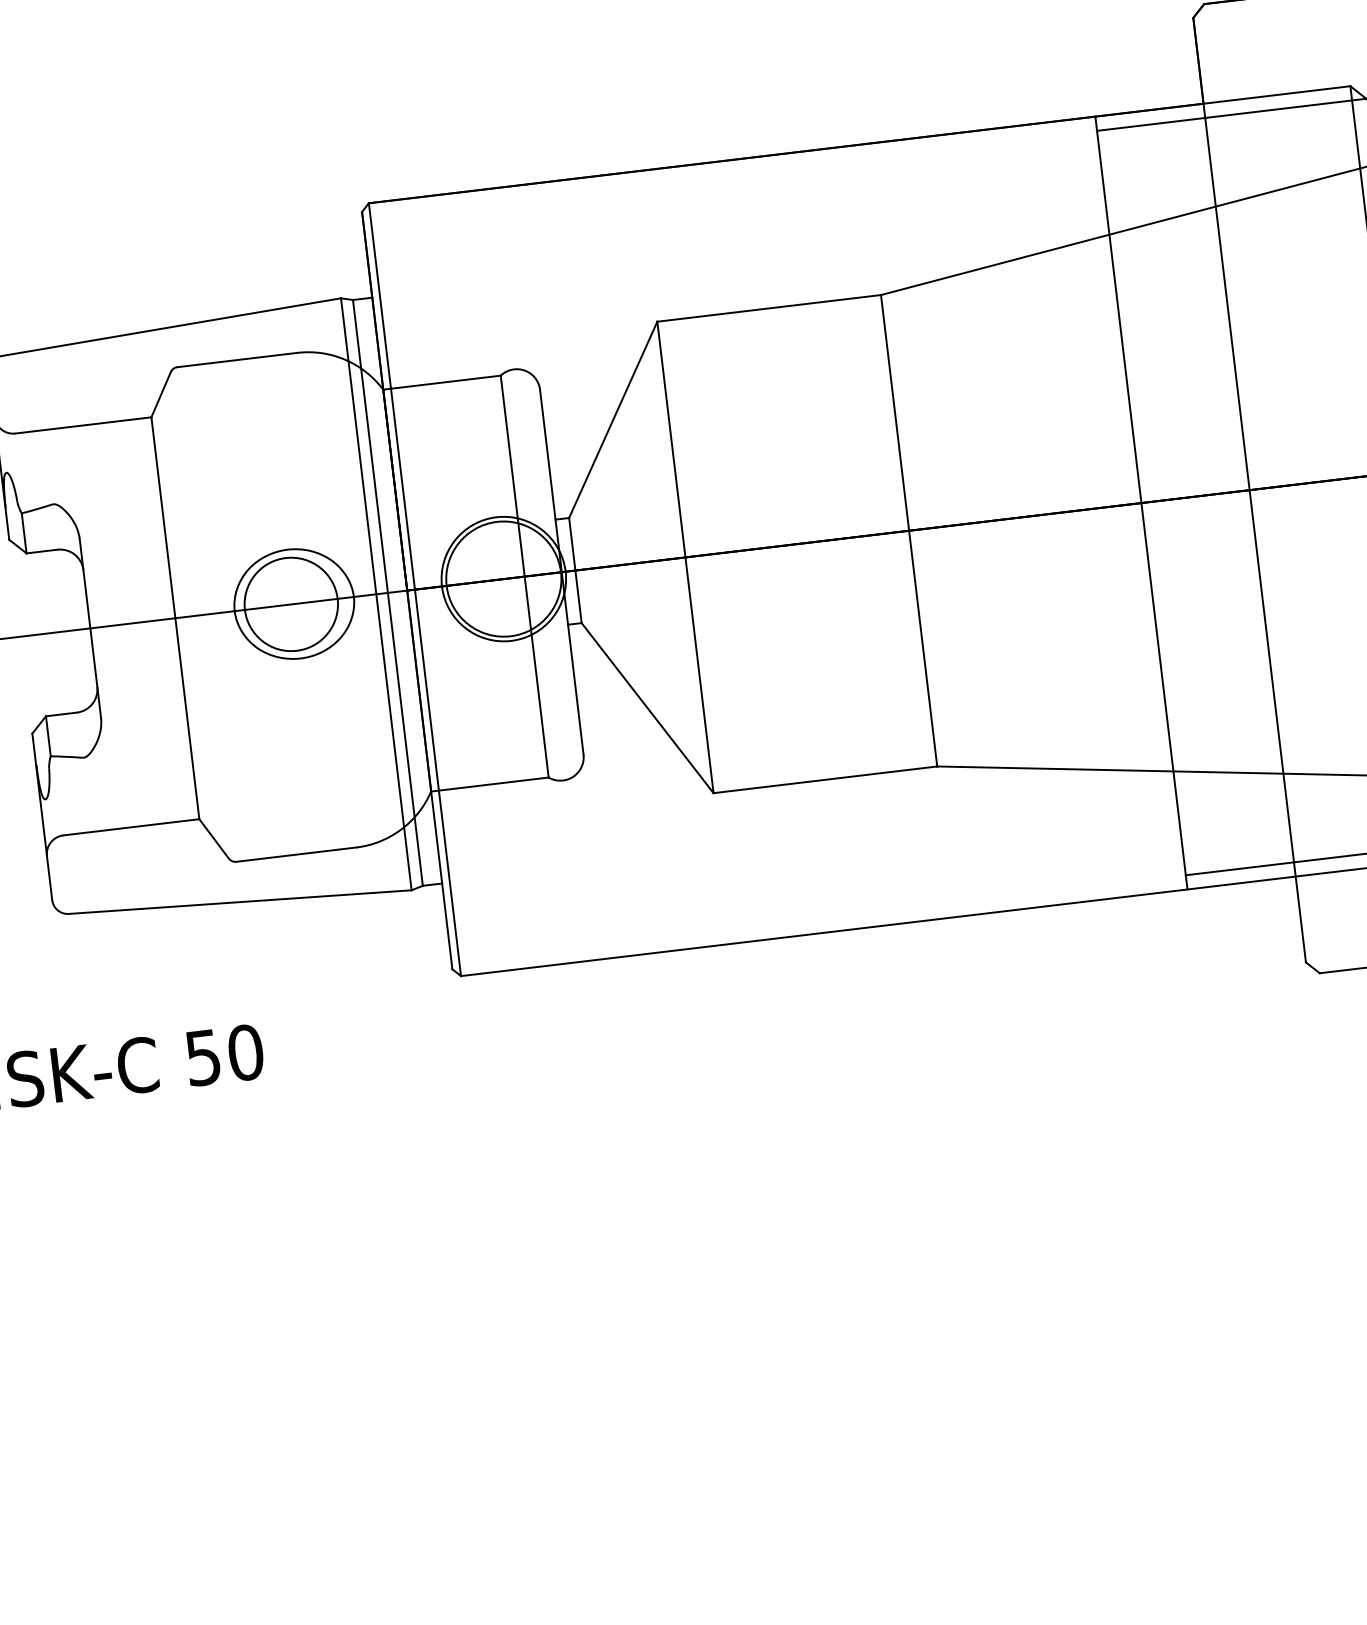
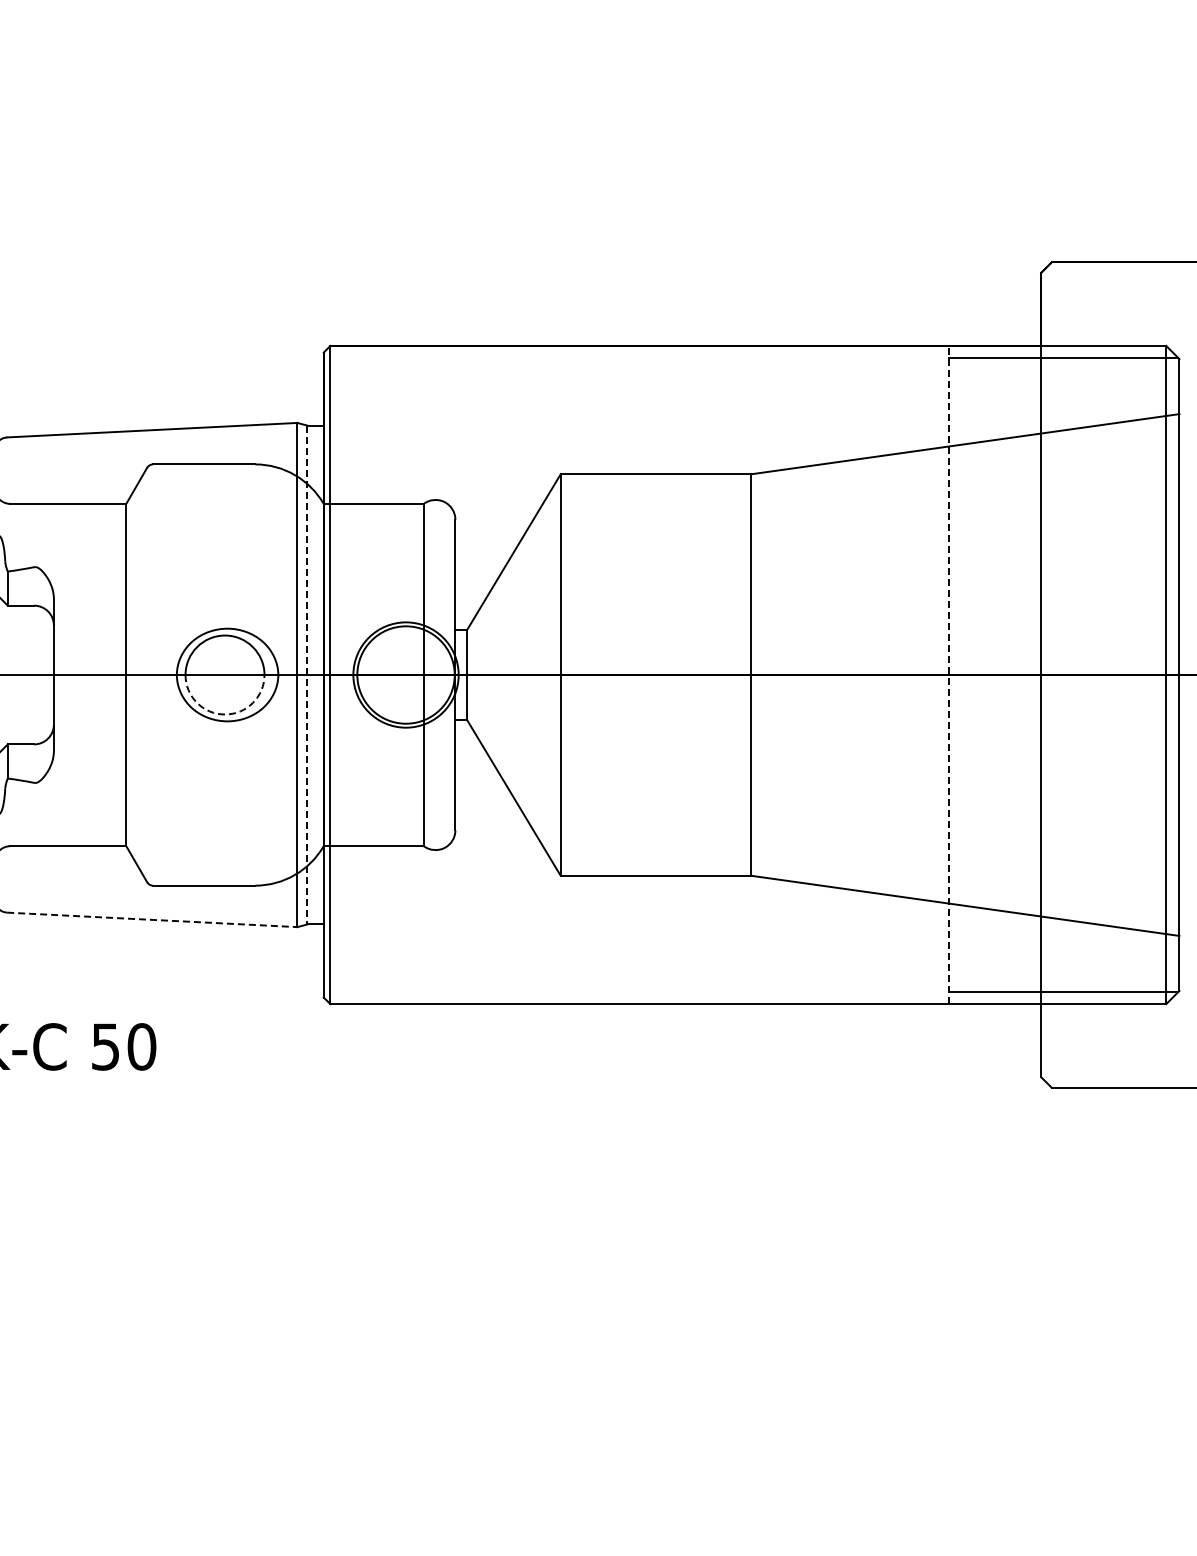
line: (1141, 502) -> (949, 674), solid -> dashed
line: (388, 593) -> (307, 675), solid -> dashed
arc: (297, 650) -> (225, 714), solid -> dashed
line: (240, 901) -> (152, 919), solid -> dashed

